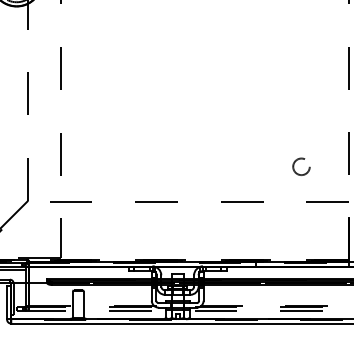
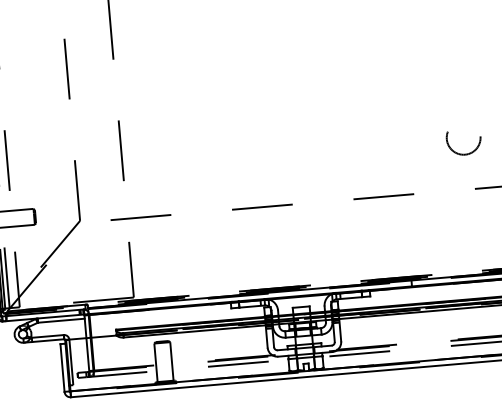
circle: (301, 169) -> (464, 143), size x1.43

